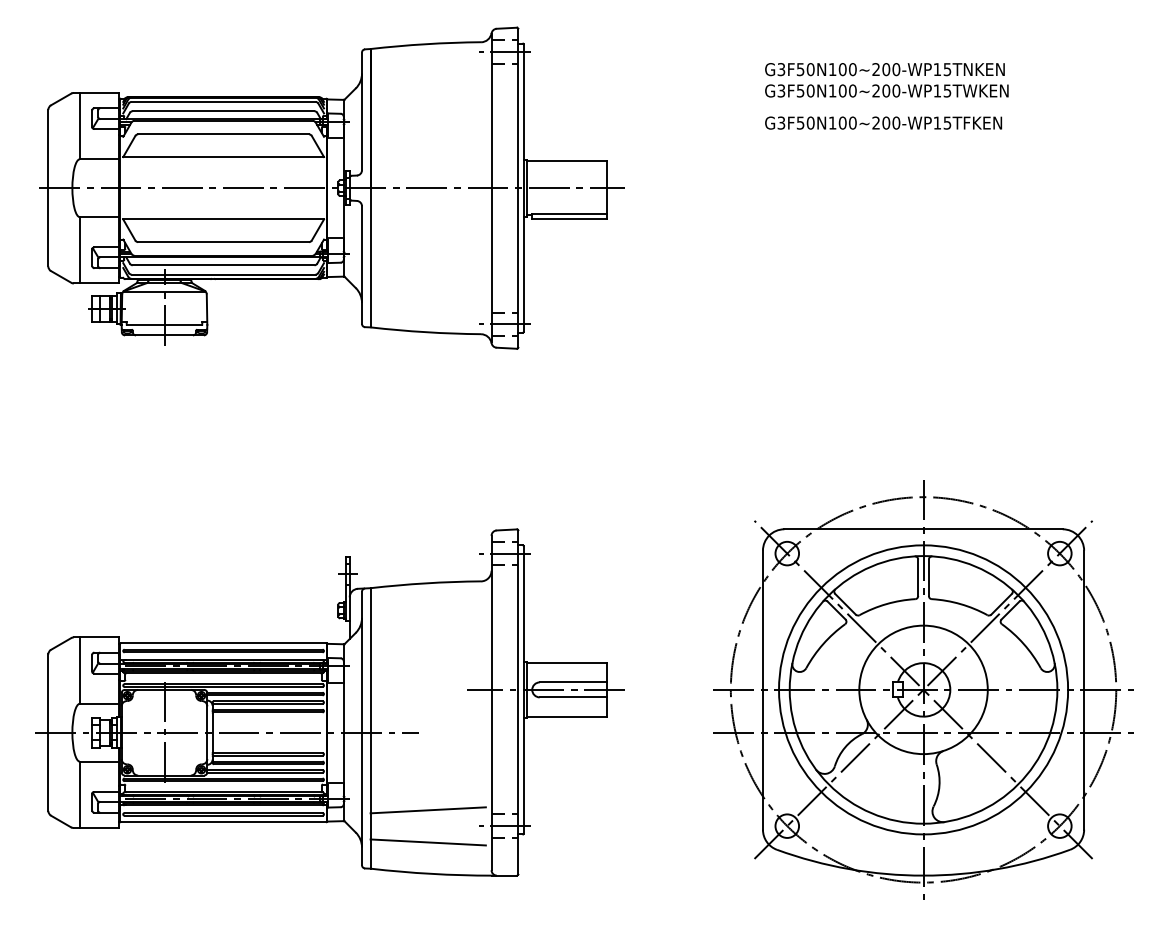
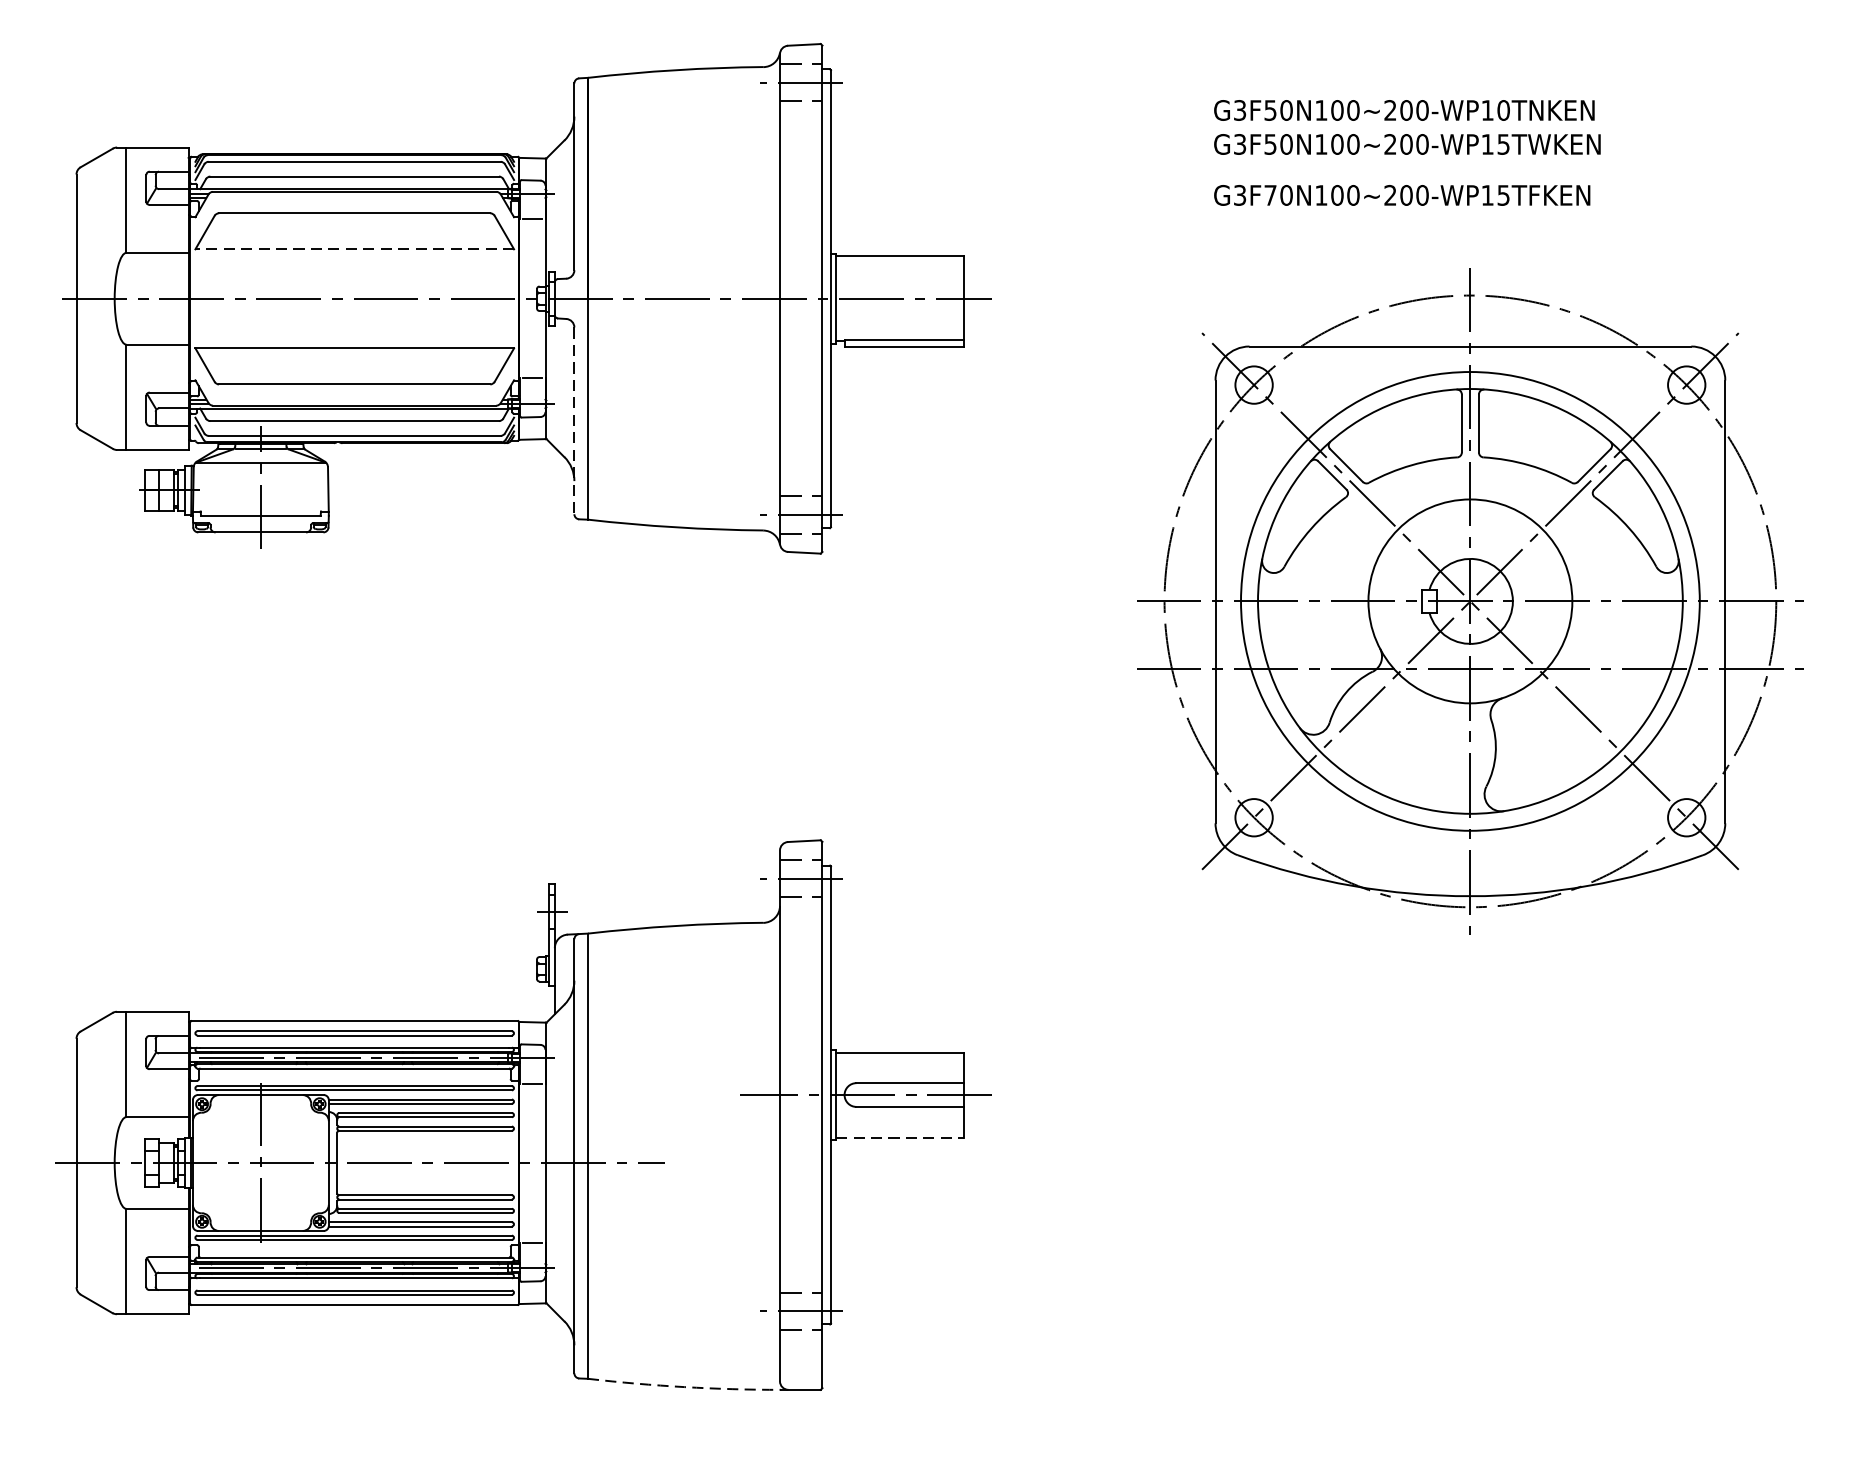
text: (947, 69) -> (1503, 110), G3F50N100~200-WP15TNKEN -> G3F50N100~200-WP10TNKEN
text: (800, 122) -> (1270, 194), G3F50N100~200-WP15TFKEN -> G3F70N100~200-WP15TFKEN
line: (223, 157) -> (354, 250), solid -> dashed
line: (362, 265) -> (575, 421), solid -> dashed
part: (923, 689) -> (1470, 600), moved
line: (567, 716) -> (900, 1137), solid -> dashed
line: (427, 810) -> (678, 1286), removed
line: (427, 842) -> (678, 1337), removed
arc: (431, 873) -> (684, 1386), solid -> dashed

